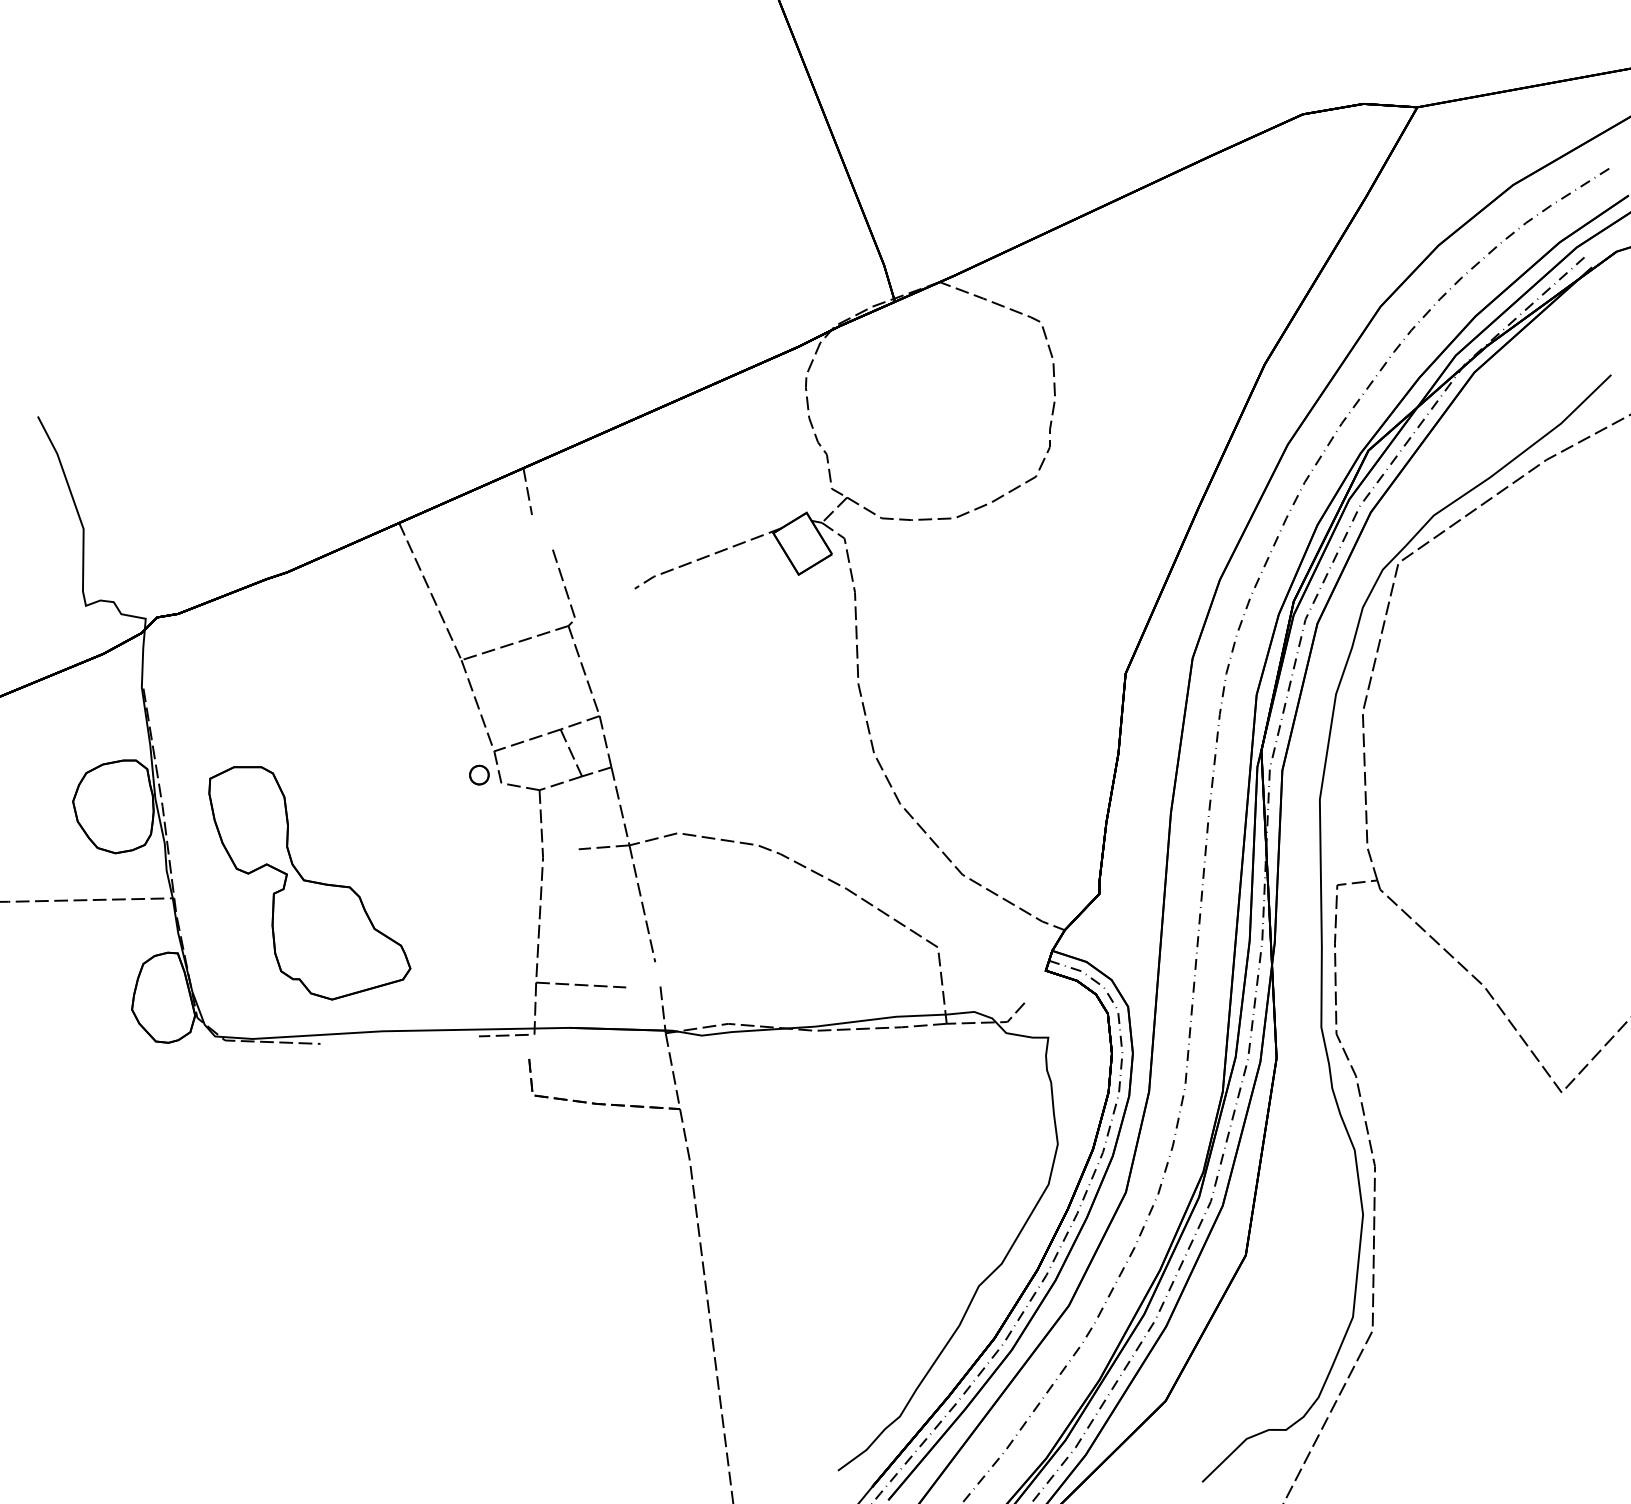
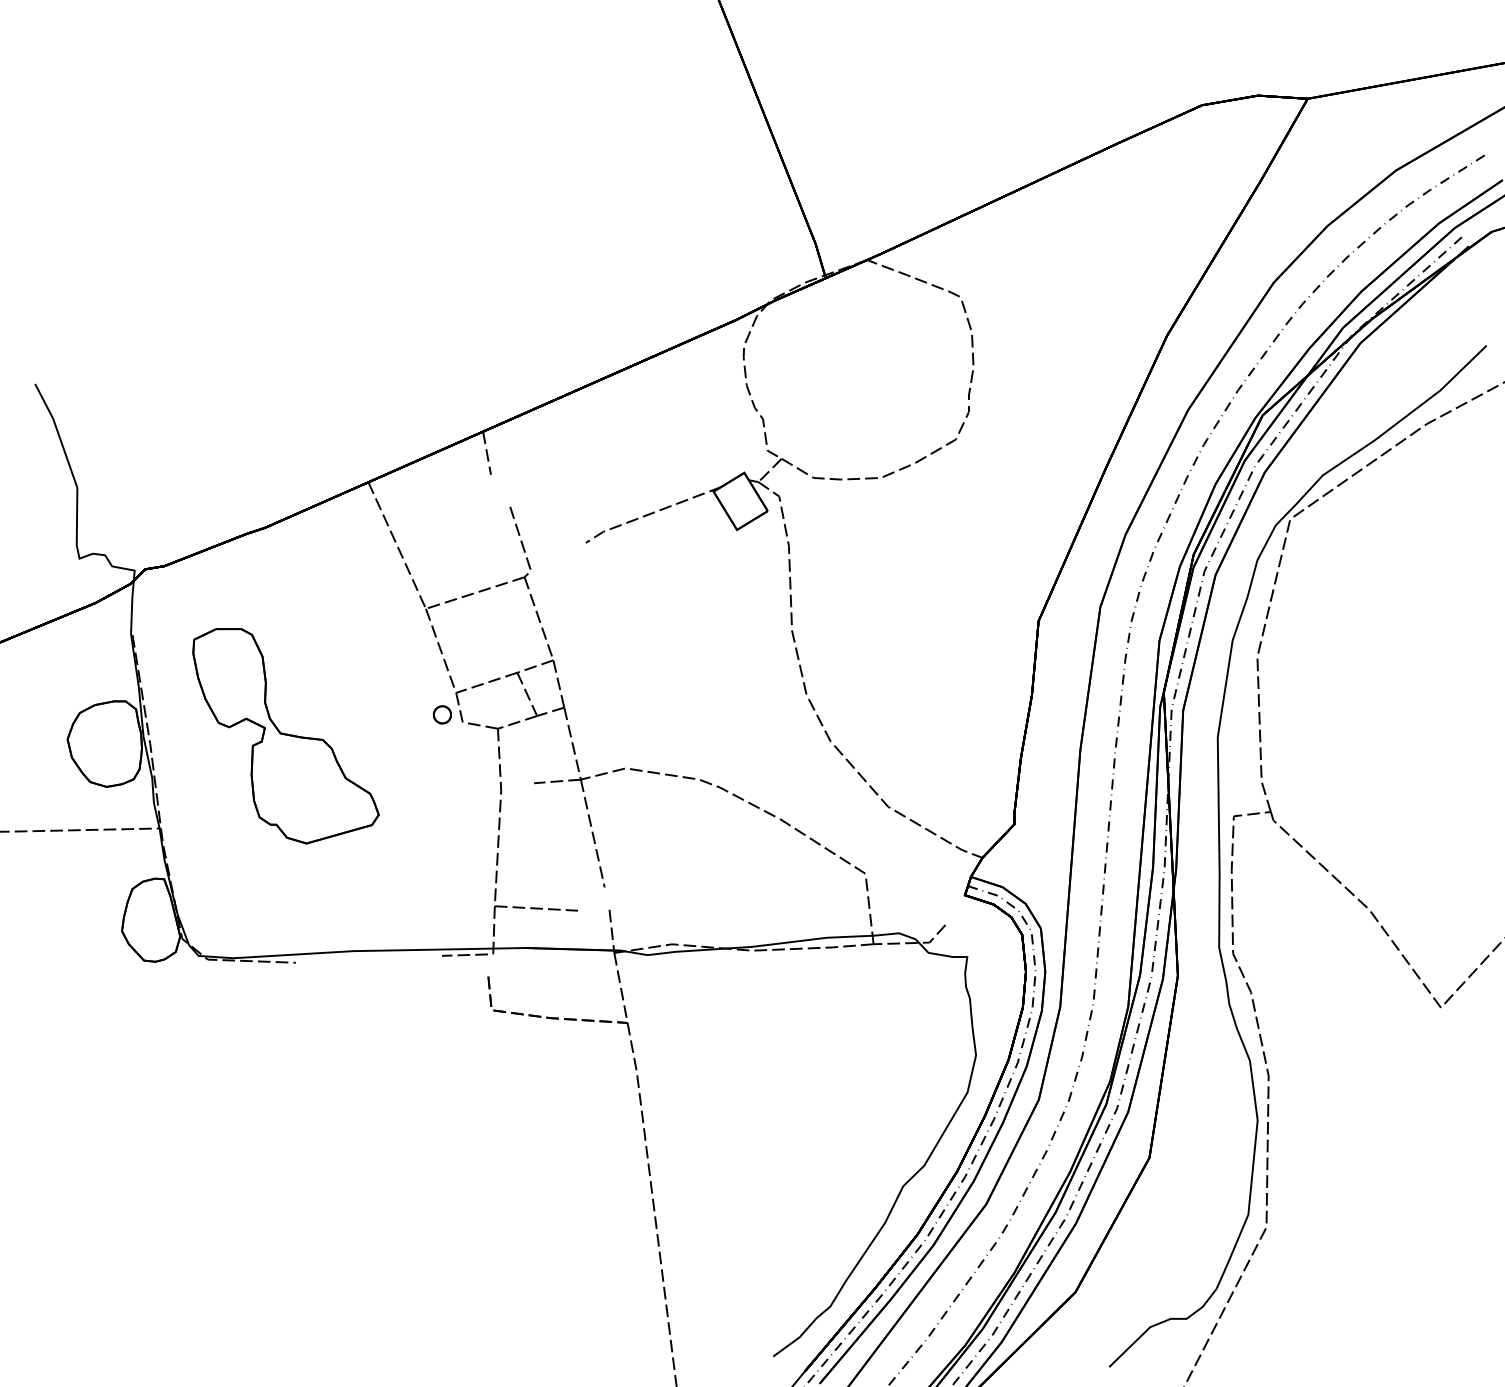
part: (309, 883) -> (285, 736), moved

